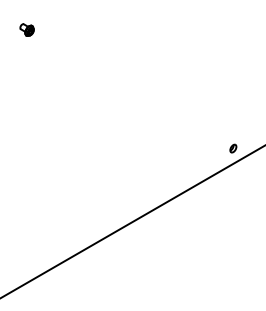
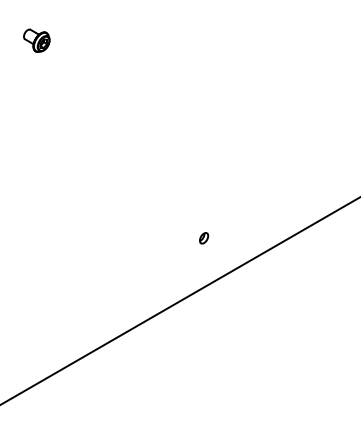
part: (26, 29) -> (35, 39), size x1.4
part: (233, 148) -> (204, 238), moved

